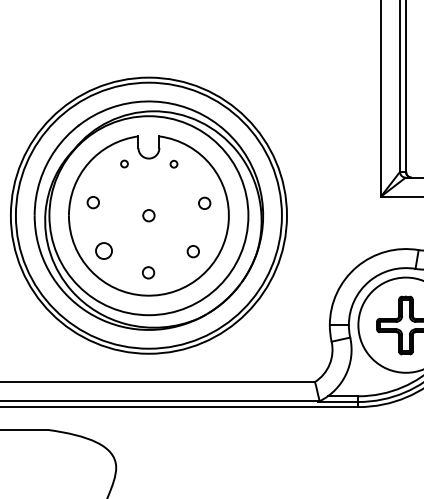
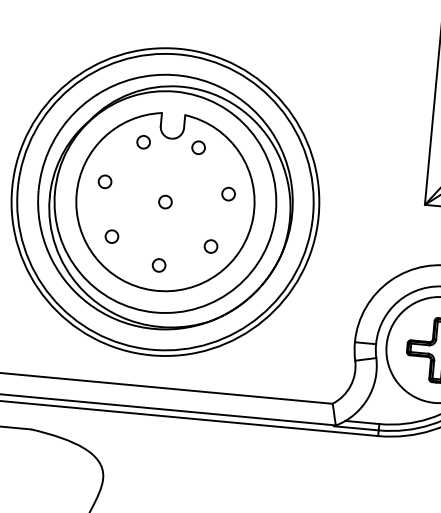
circle: (124, 163) -> (143, 141), size x1.67
circle: (173, 163) -> (198, 146), size x1.67
circle: (103, 250) -> (111, 236), size x0.71

